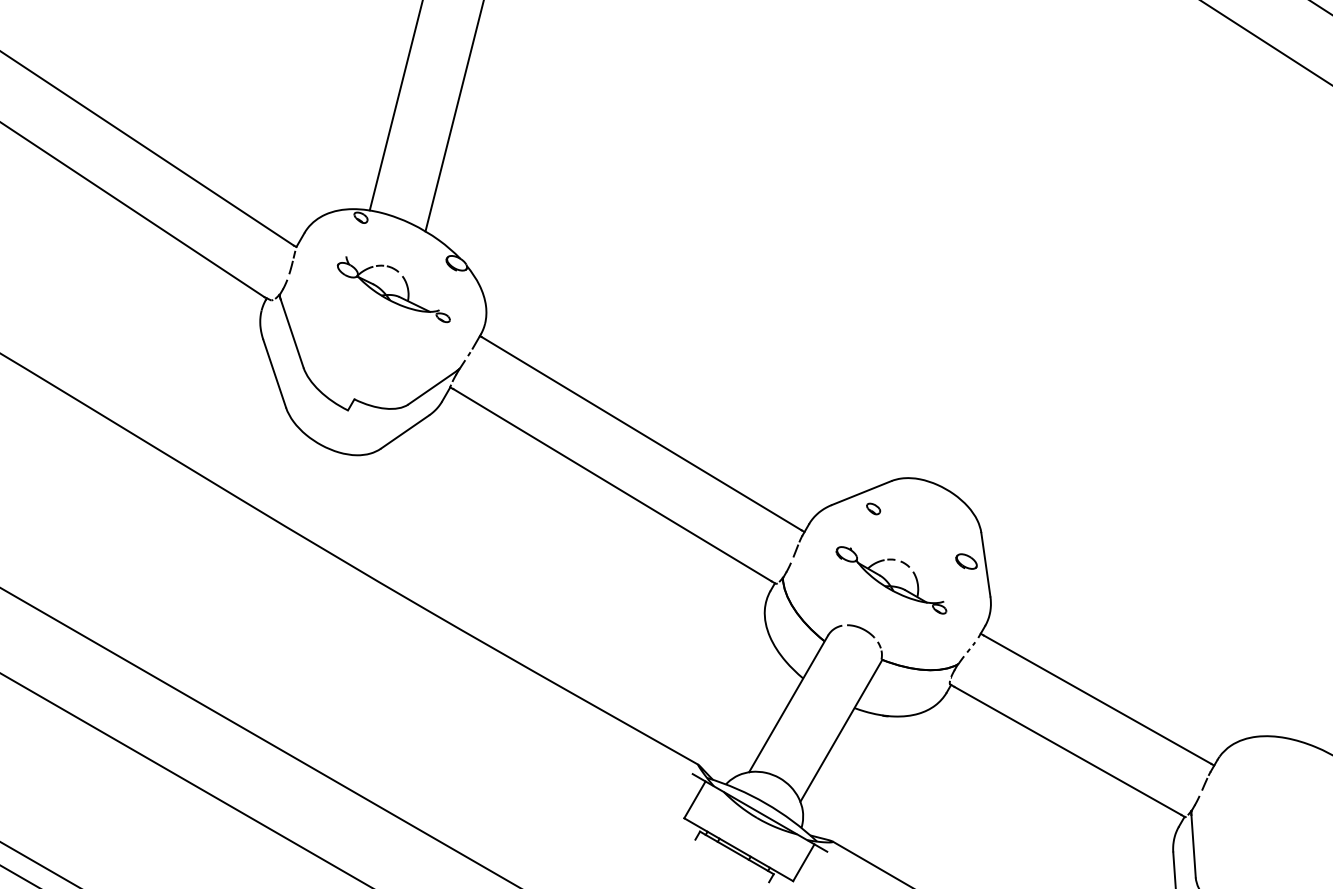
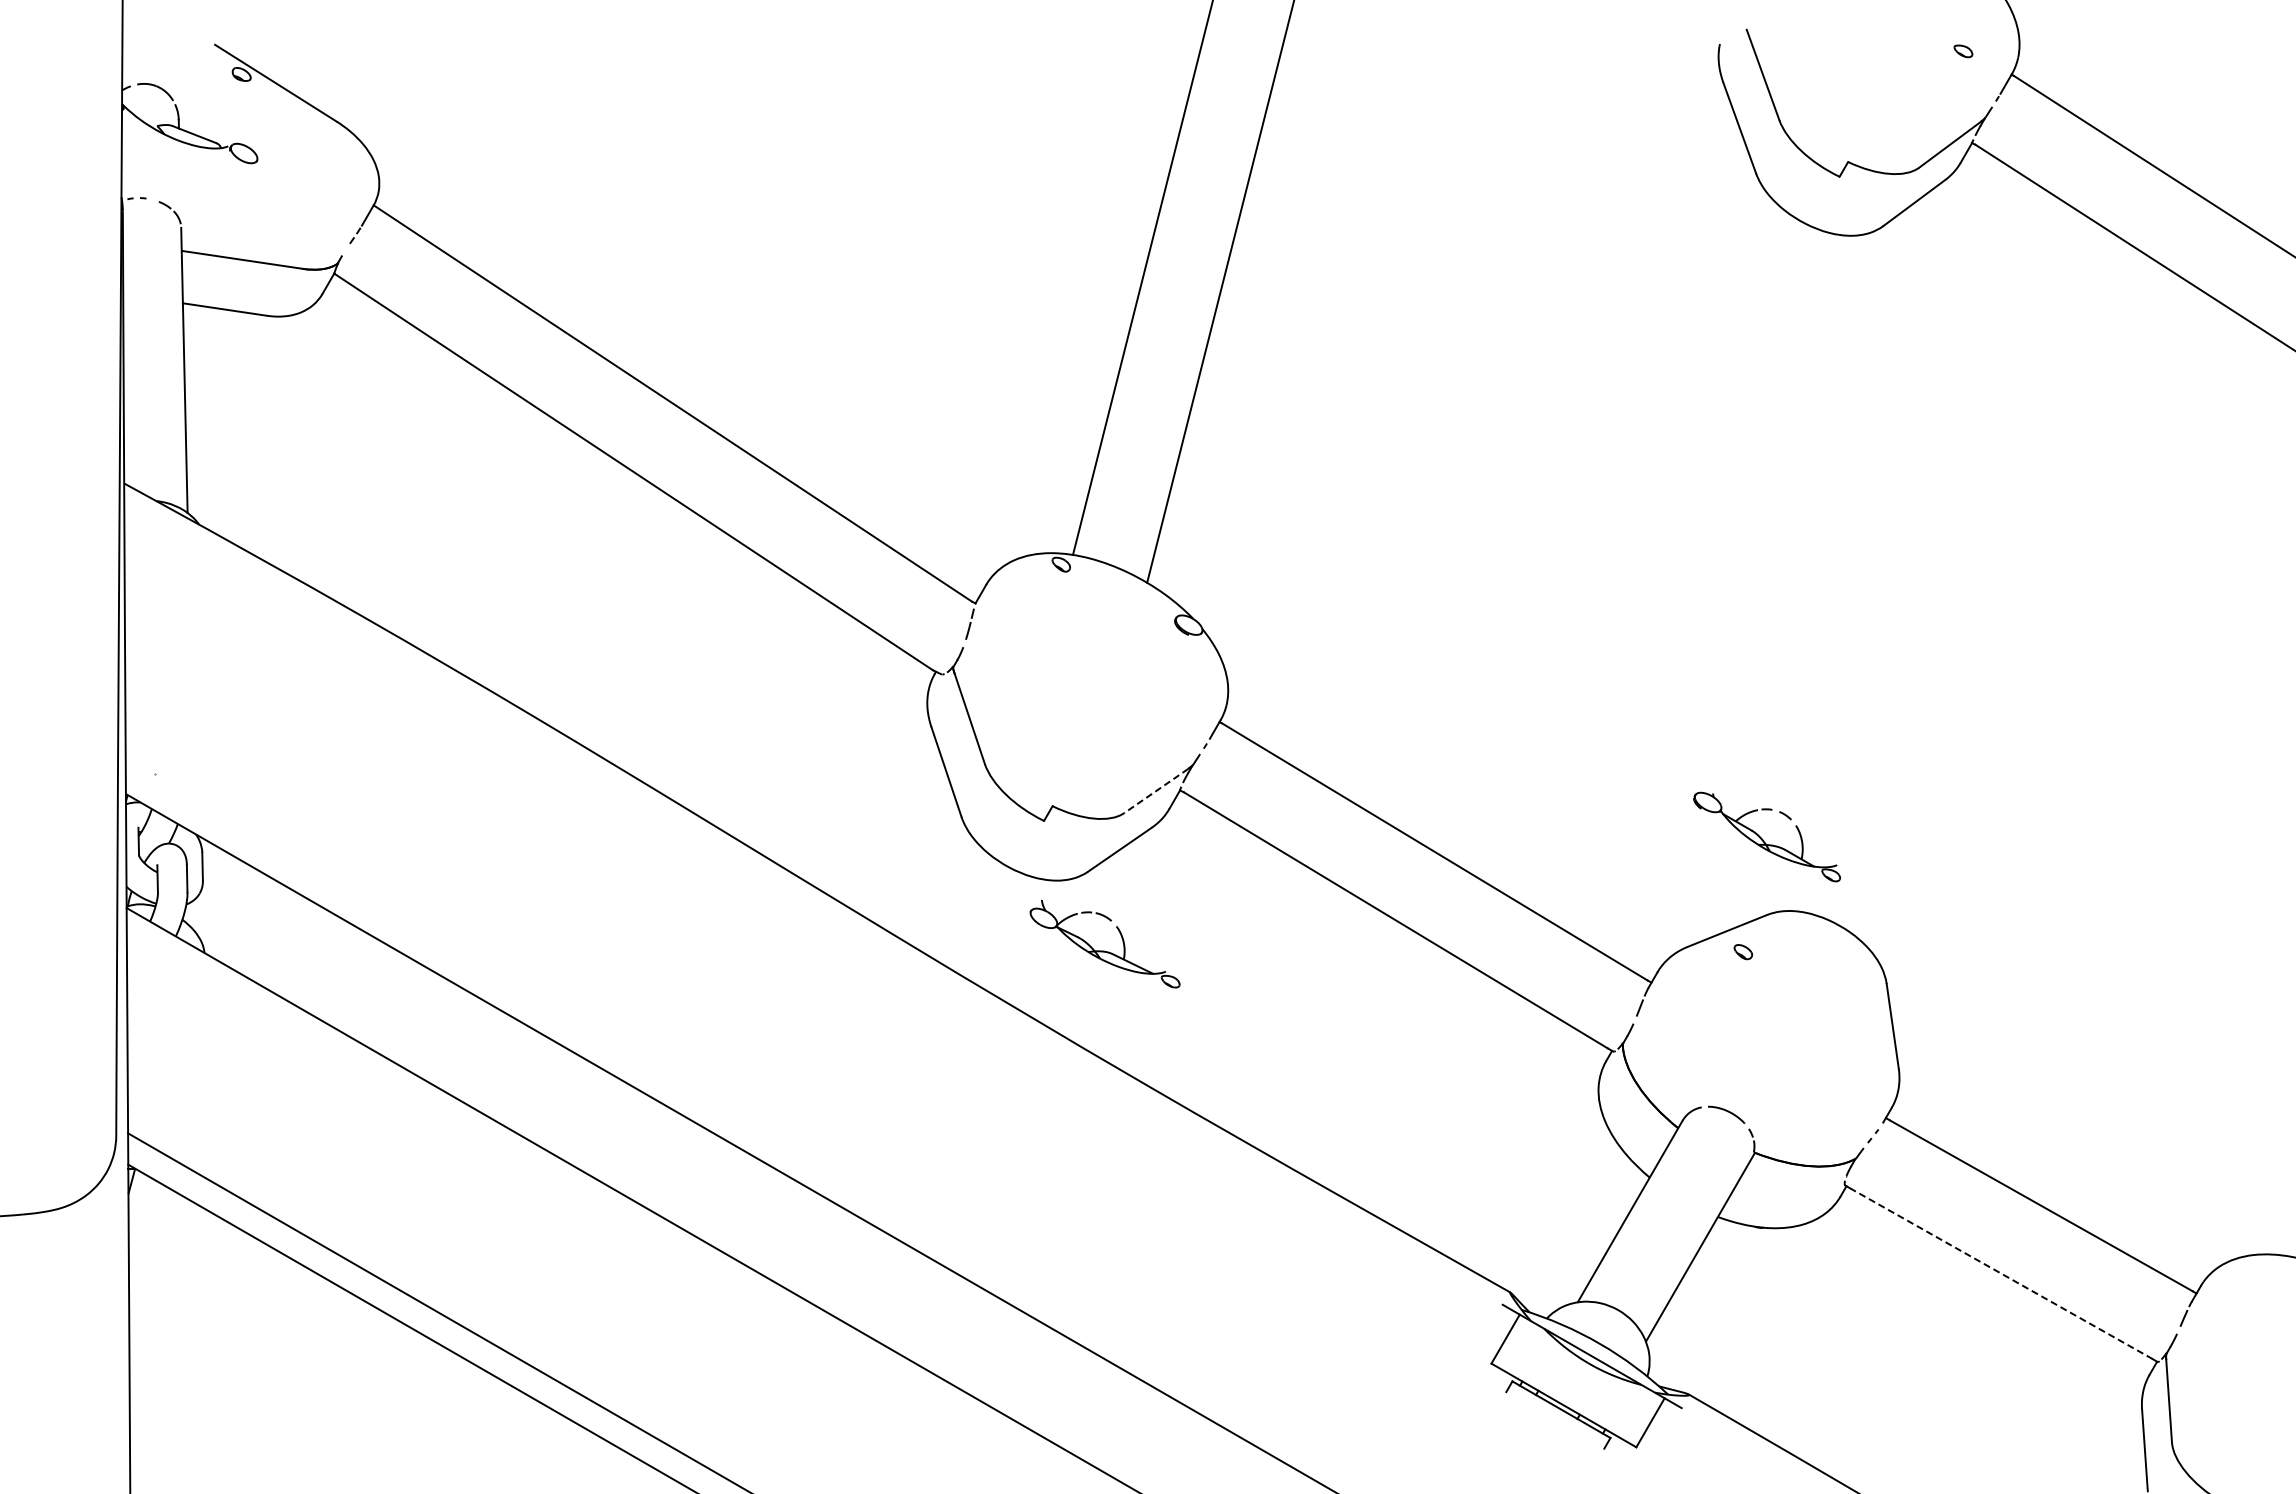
part: (393, 289) -> (1104, 944), moved
line: (432, 387) -> (1156, 790), solid -> dashed
part: (966, 561) -> (1866, 1021), removed
part: (891, 579) -> (1766, 836), moved
line: (1067, 750) -> (2001, 1273), solid -> dashed

